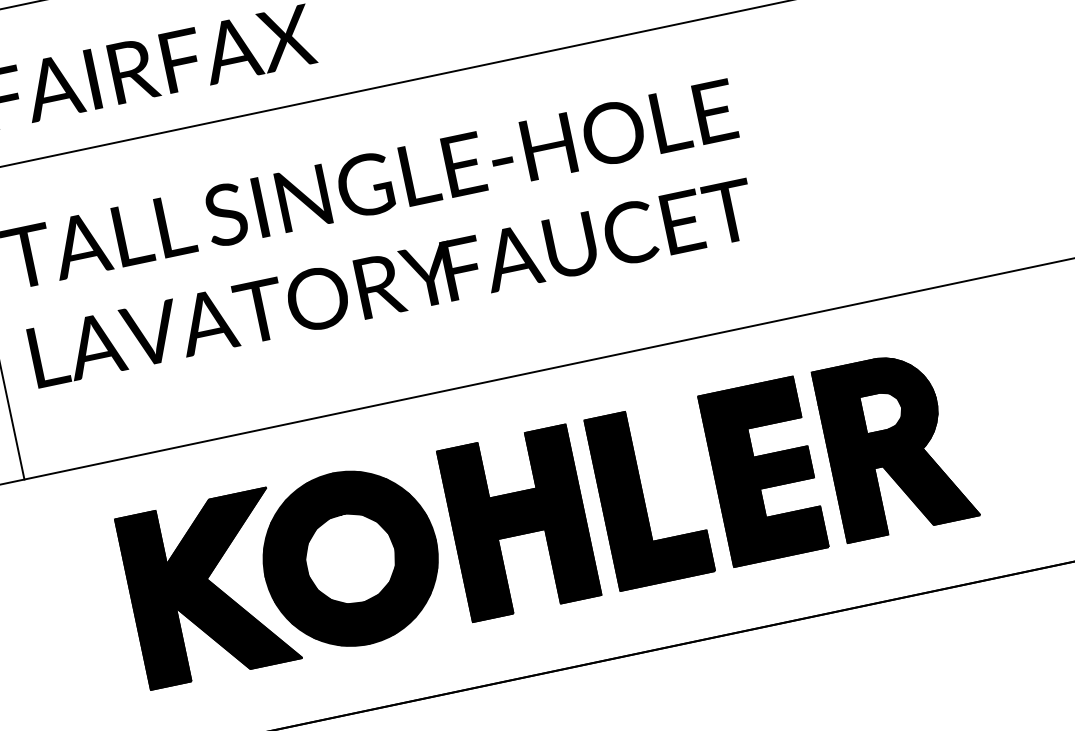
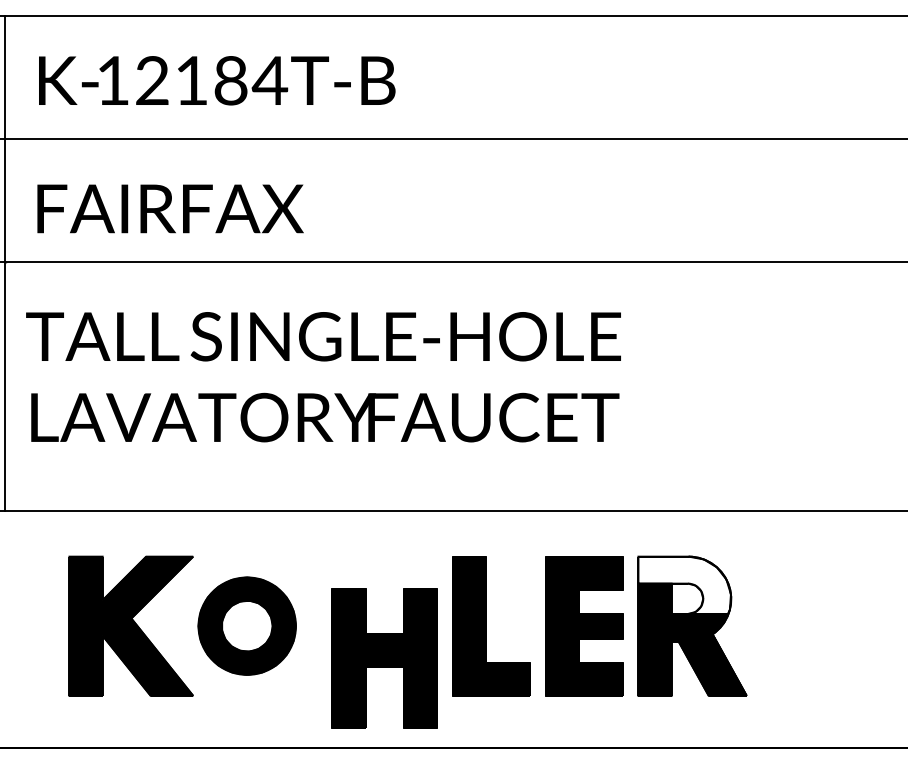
fill: (875, 394) -> (684, 584), removed
part: (518, 523) -> (384, 658), moved
part: (349, 558) -> (246, 625), size x0.7

